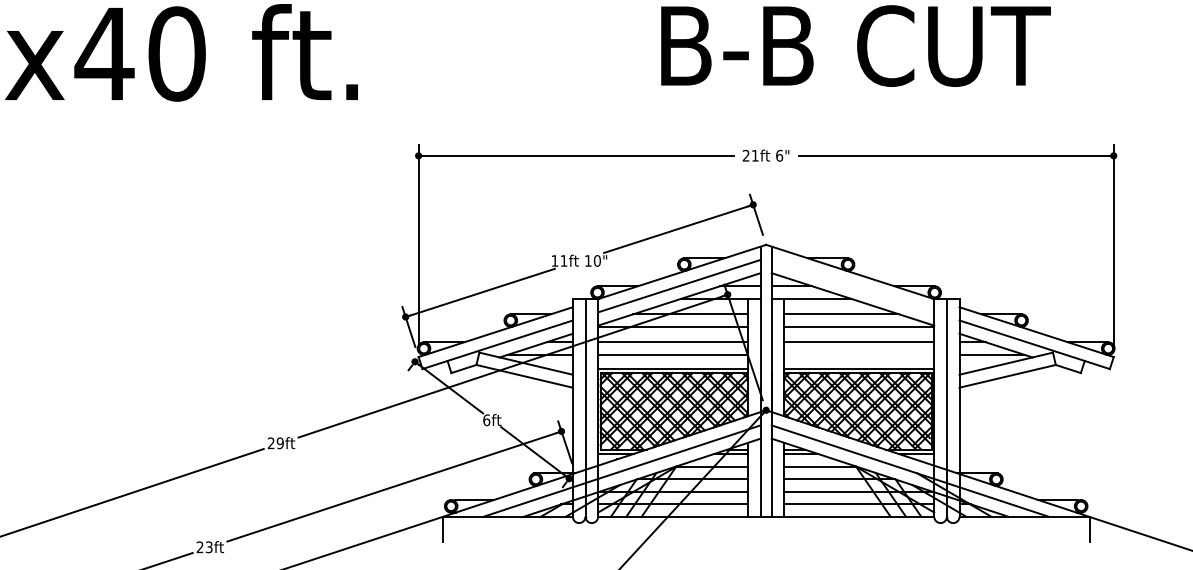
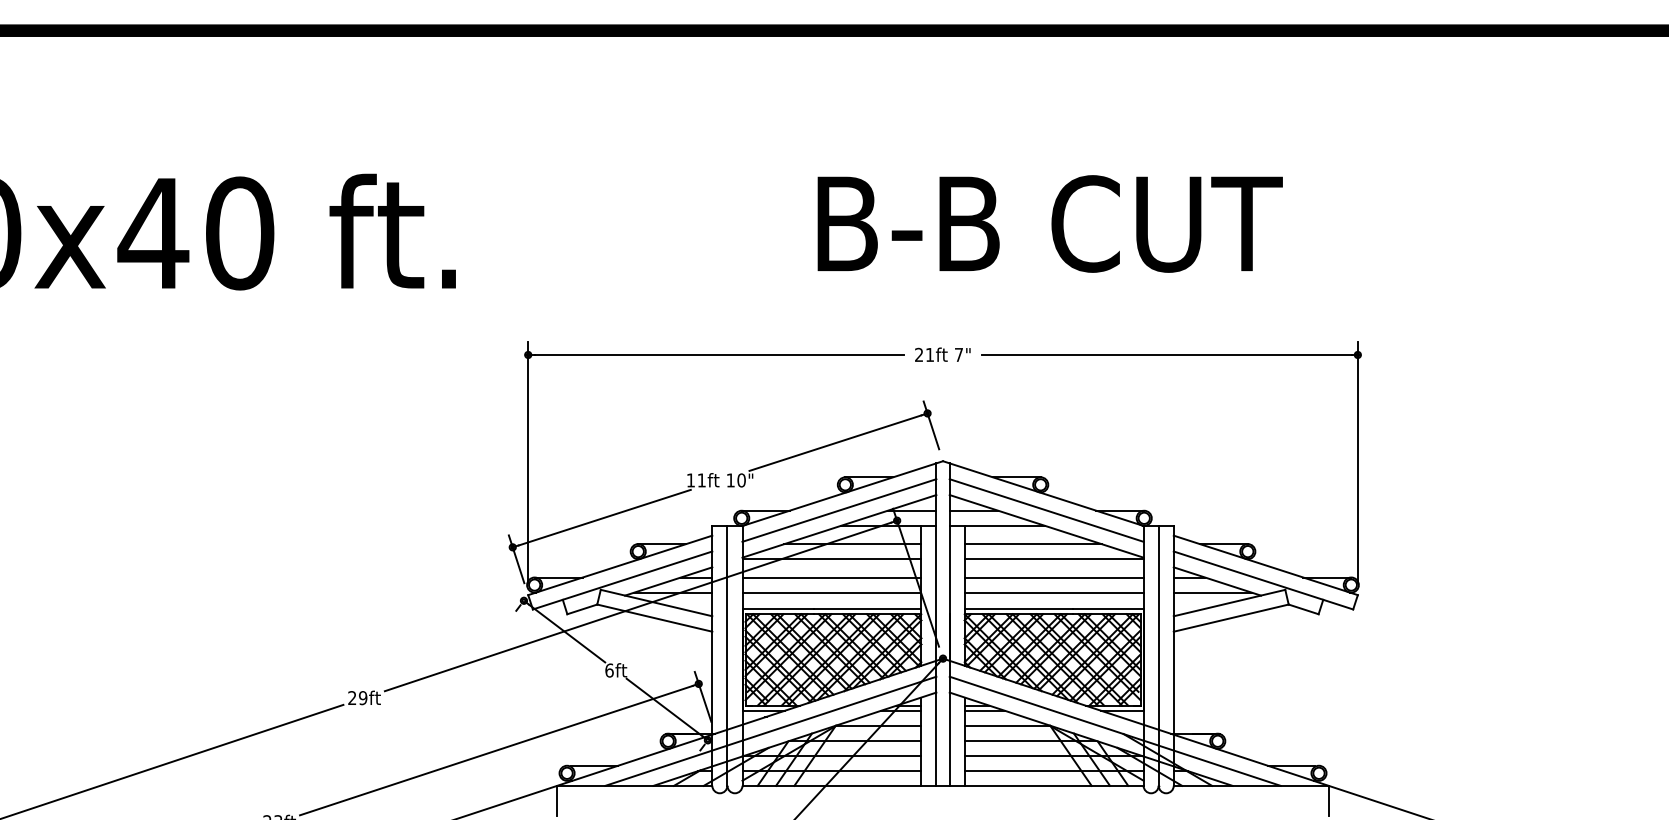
text: (779, 155) -> (958, 354), 6" -> 7"
line: (852, 286) -> (1046, 510), added
line: (858, 354) -> (1053, 592), added

